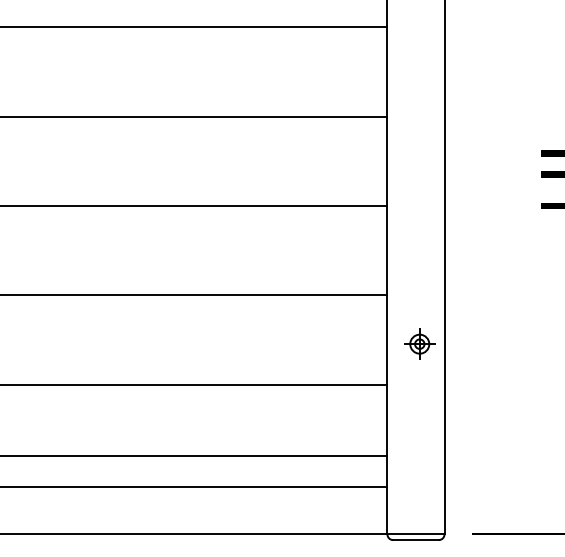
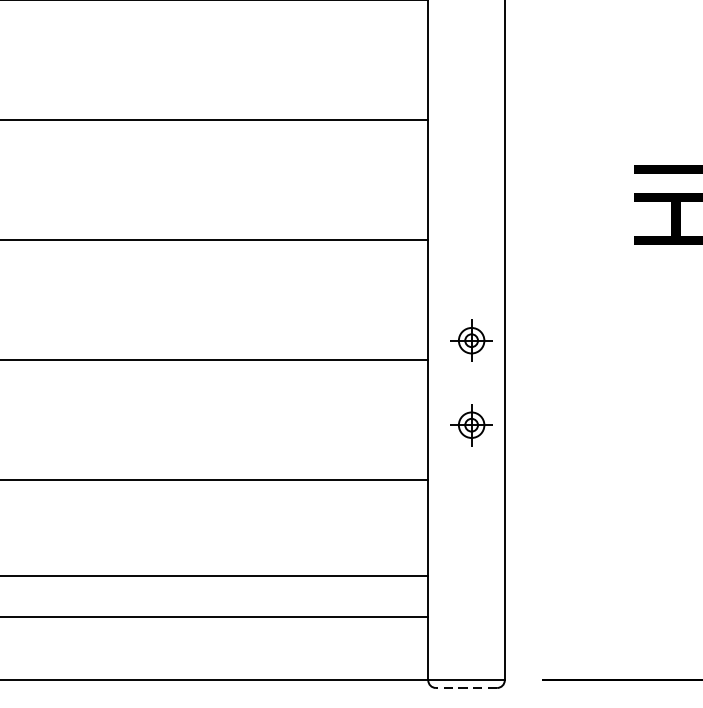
part: (419, 280) -> (471, 339), added
line: (415, 540) -> (465, 688), solid -> dashed

